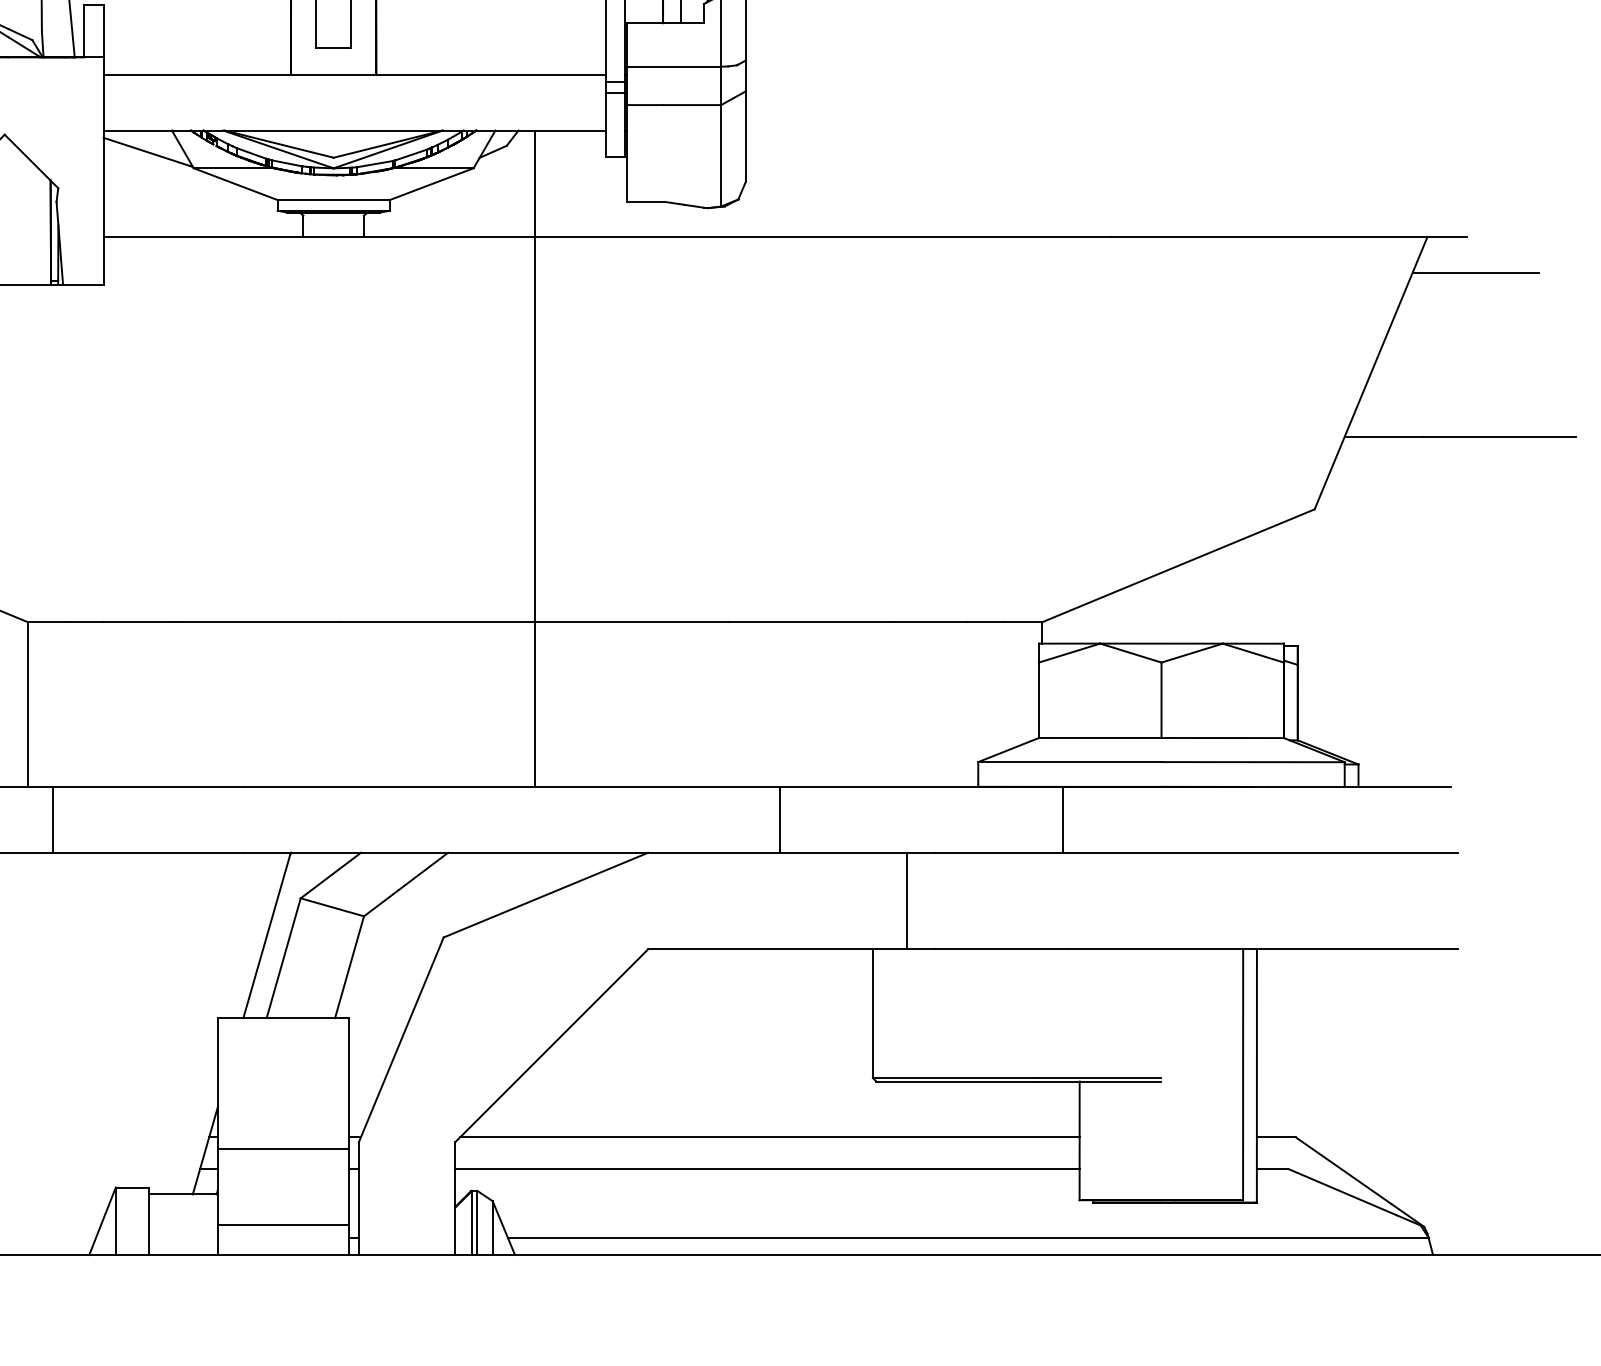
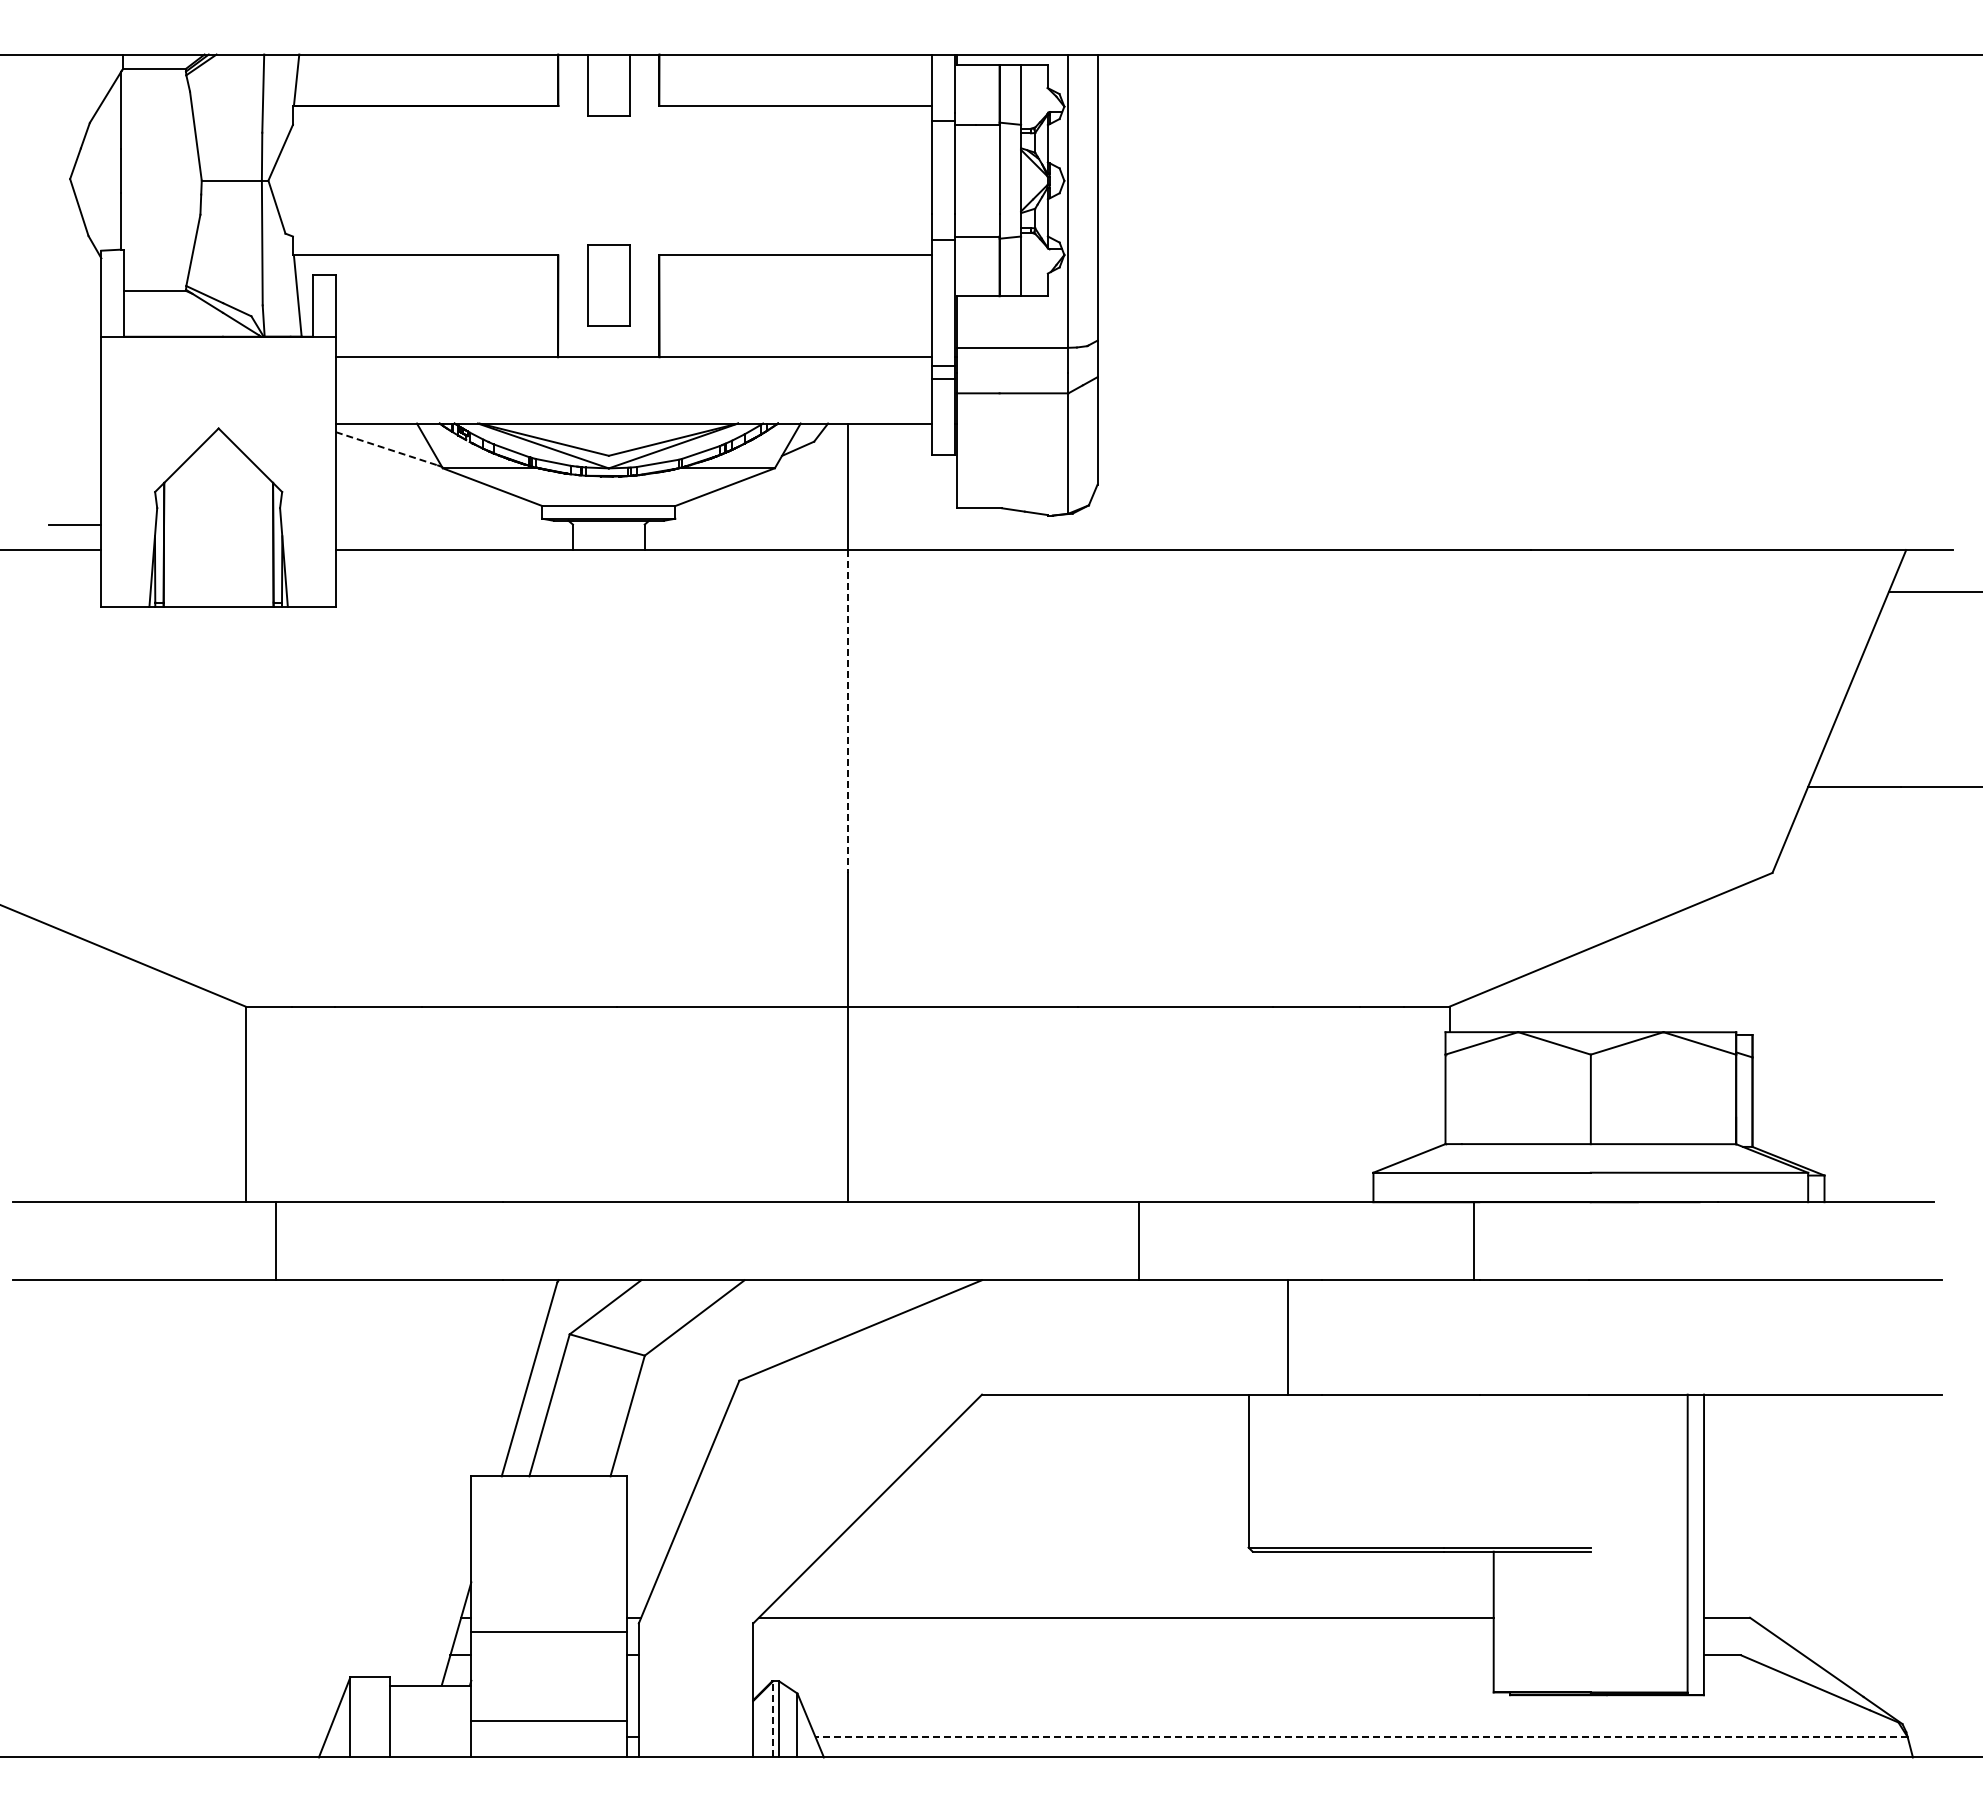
line: (147, 151) -> (387, 448), solid -> dashed
line: (534, 373) -> (847, 711), solid -> dashed
line: (767, 1169) -> (1123, 1655), removed
line: (471, 1223) -> (772, 1719), solid -> dashed
line: (968, 1238) -> (1361, 1737), solid -> dashed

